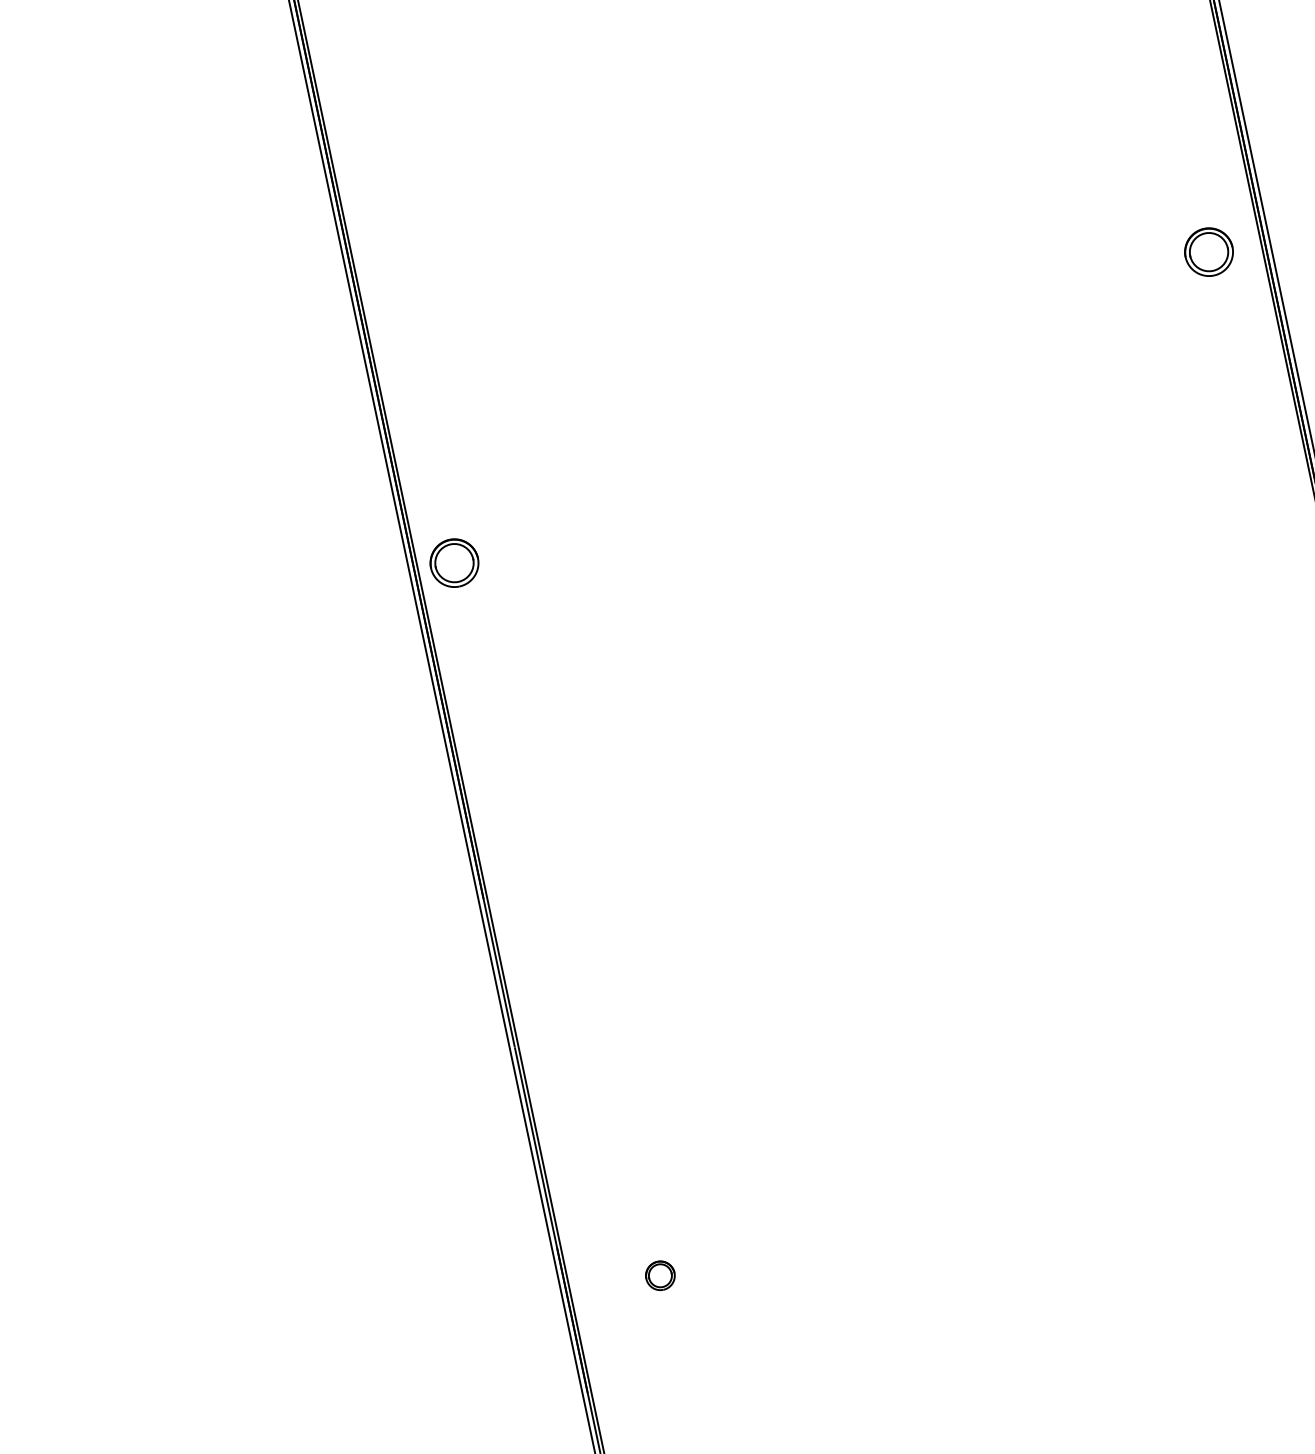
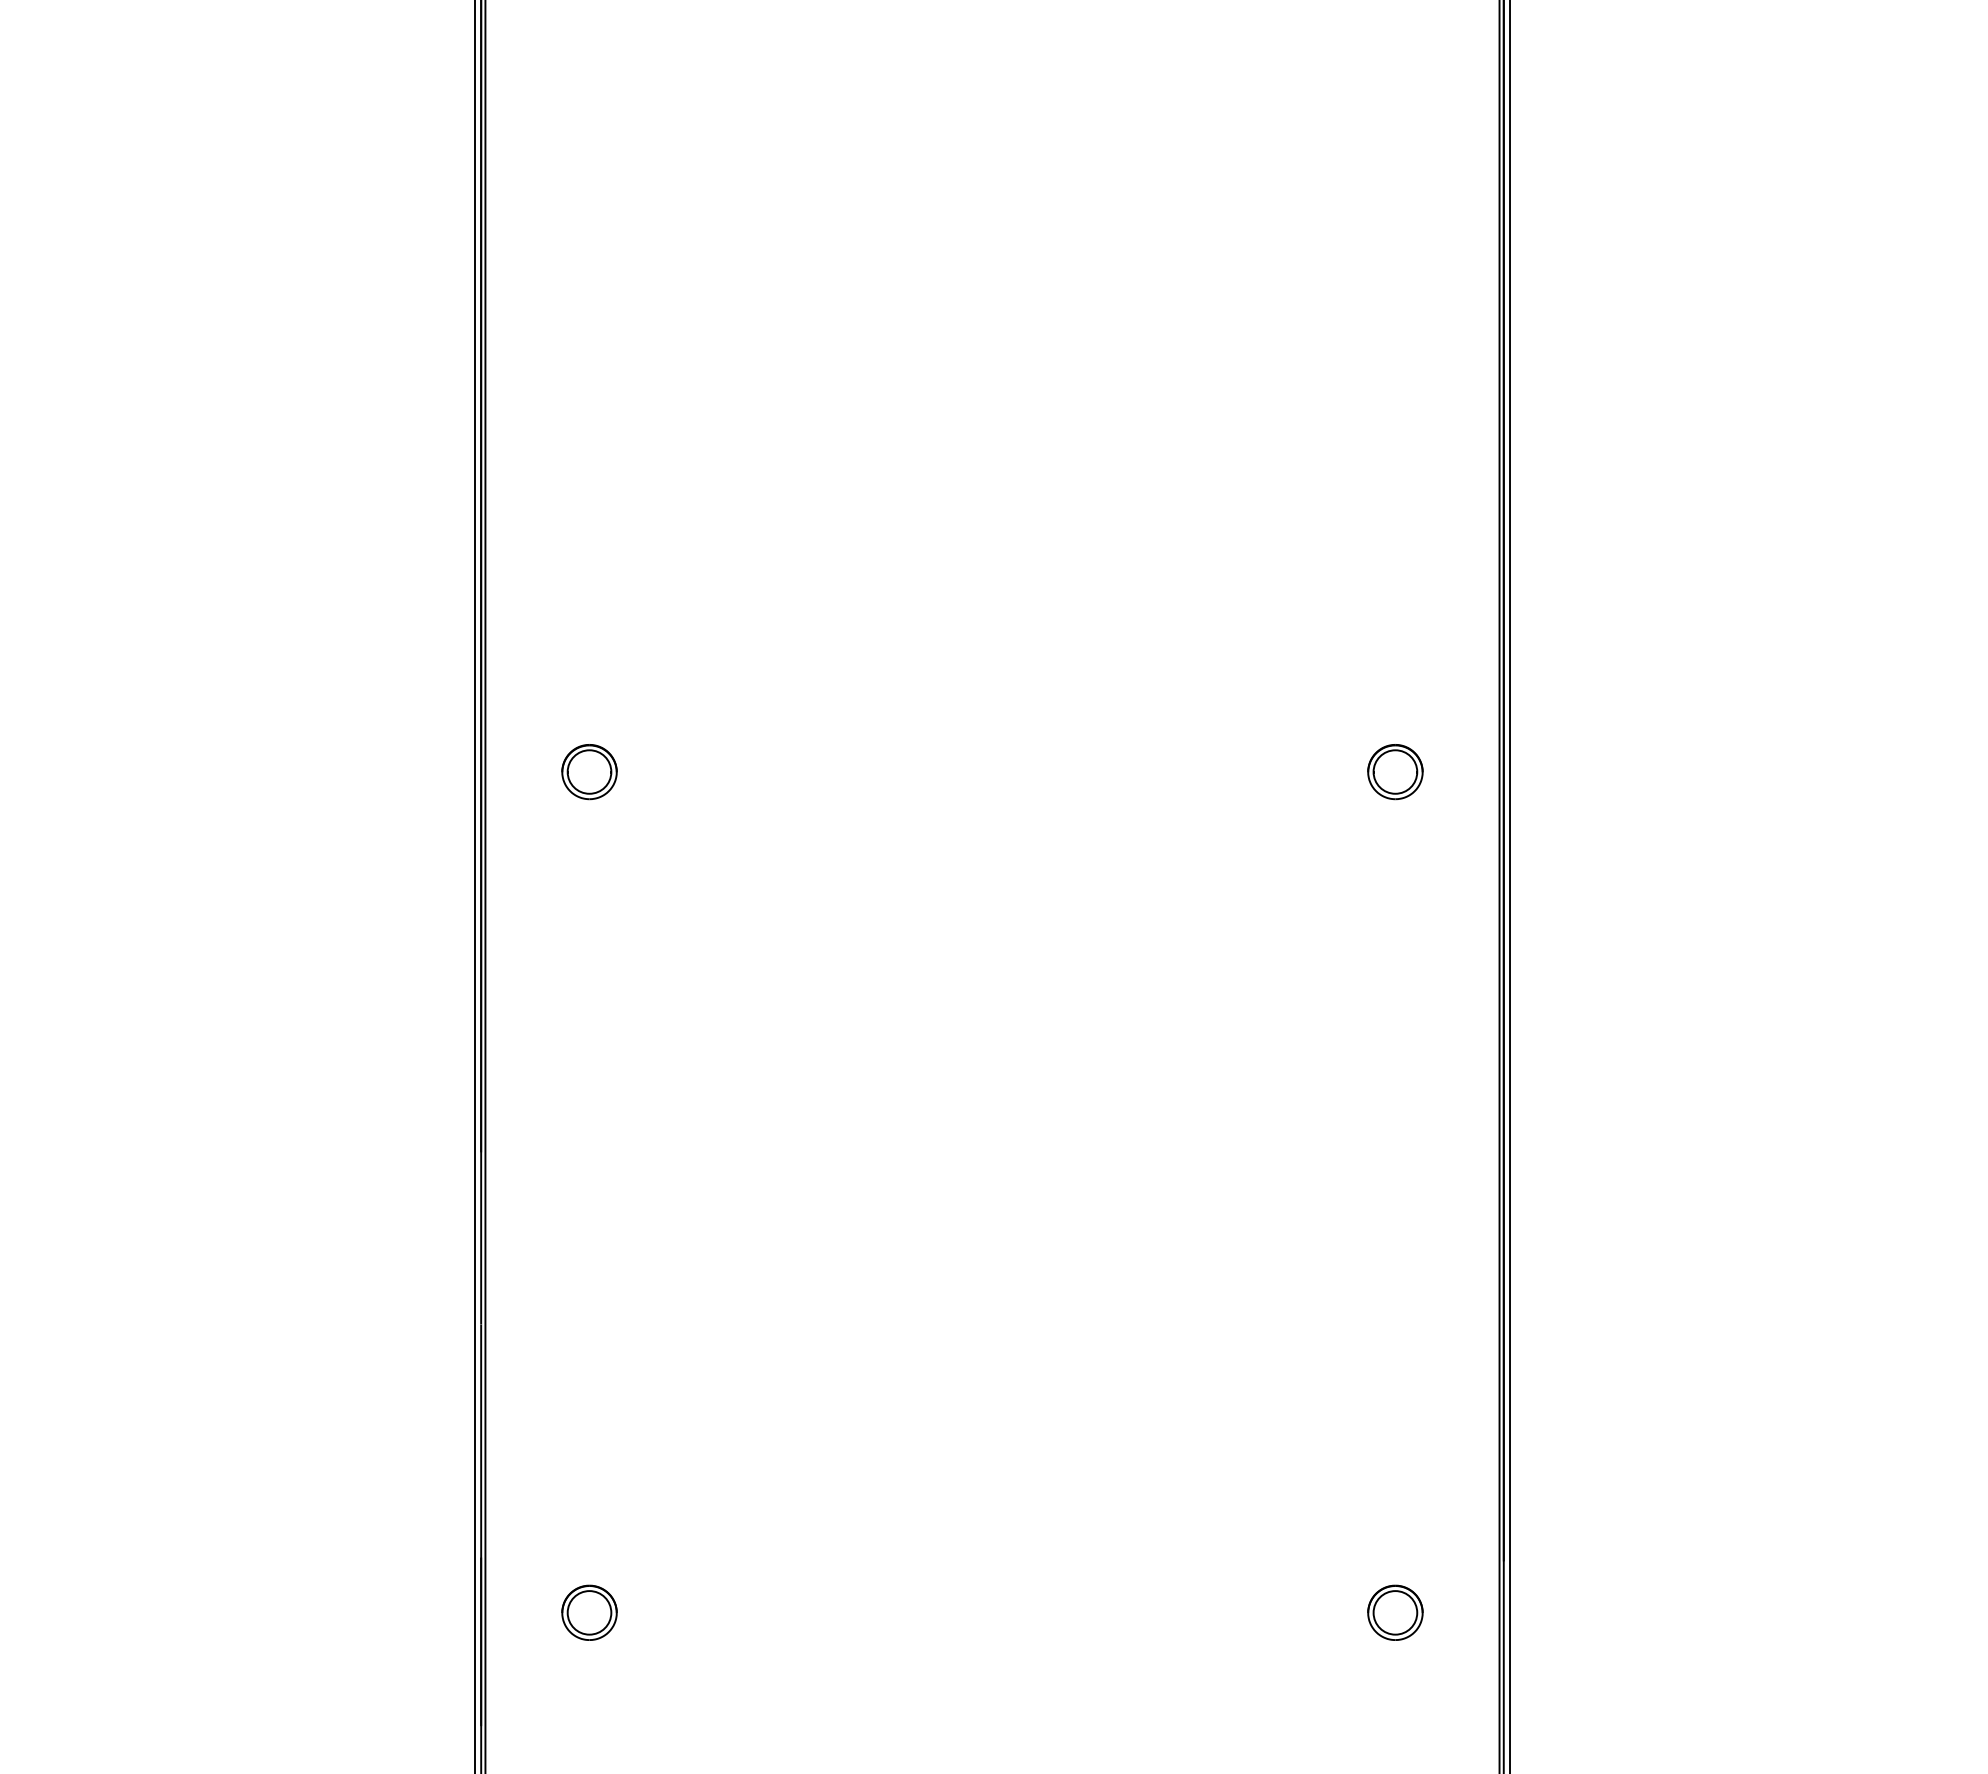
part: (1209, 252) -> (1395, 772), moved
part: (454, 563) -> (589, 772), moved
part: (660, 1275) -> (589, 1612), size x1.67

